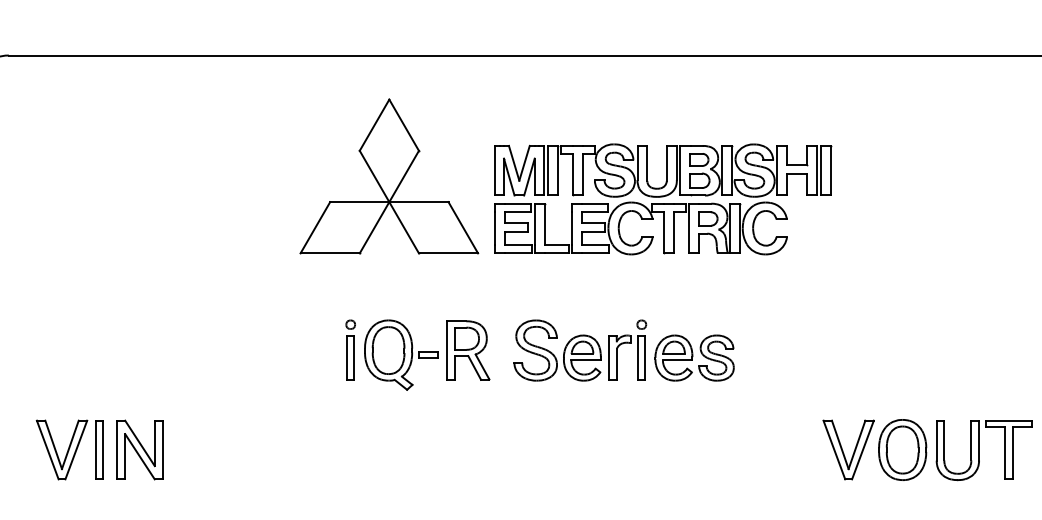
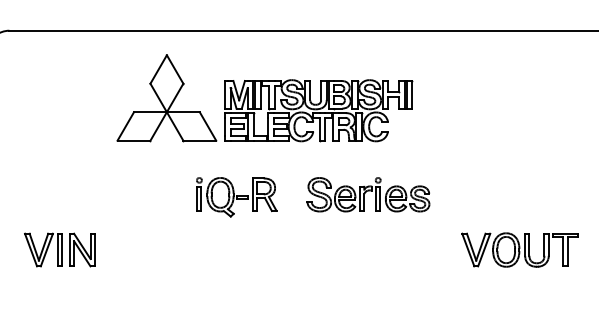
part: (564, 177) -> (264, 98), moved
part: (624, 350) -> (368, 194), moved

